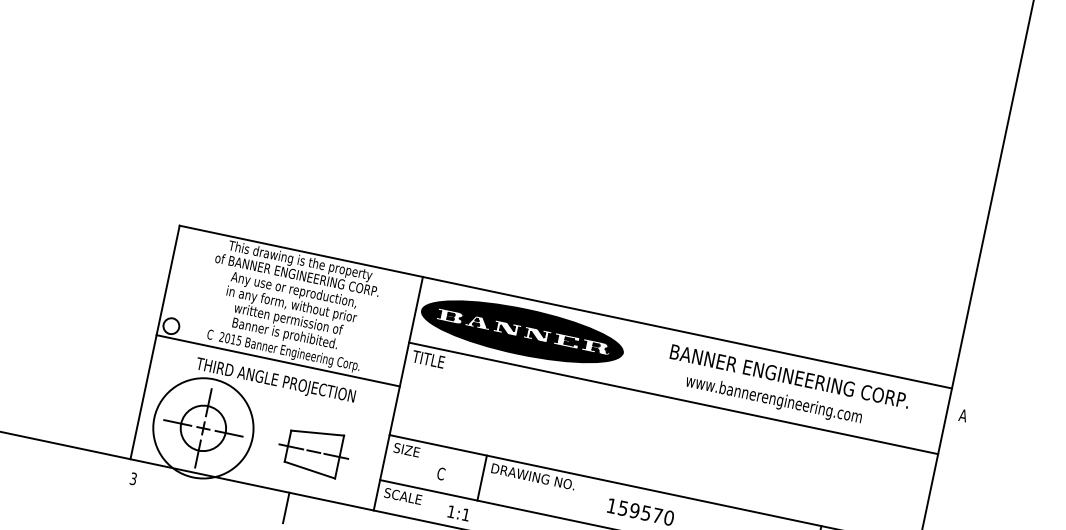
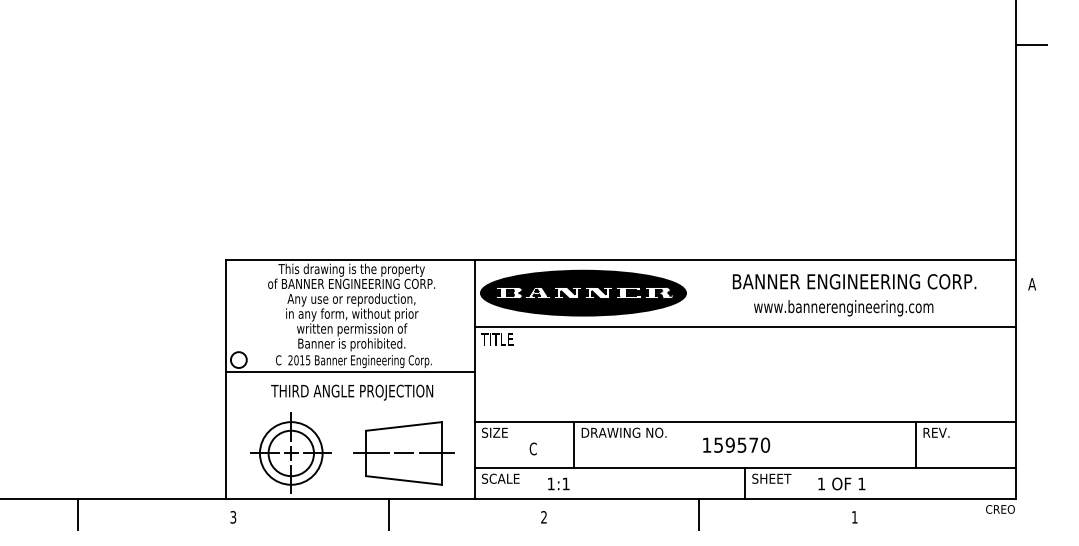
line: (1010, 181) -> (1030, 45), added
circle: (202, 428) -> (290, 453), size x0.62
part: (313, 451) -> (403, 453), size x1.43

